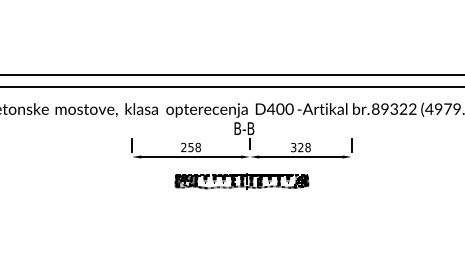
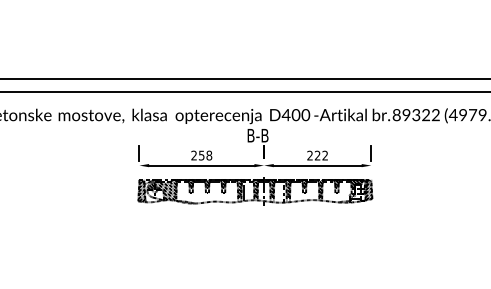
text: (300, 147) -> (317, 155), 328 -> 222
part: (241, 181) -> (255, 191), size x1.67

